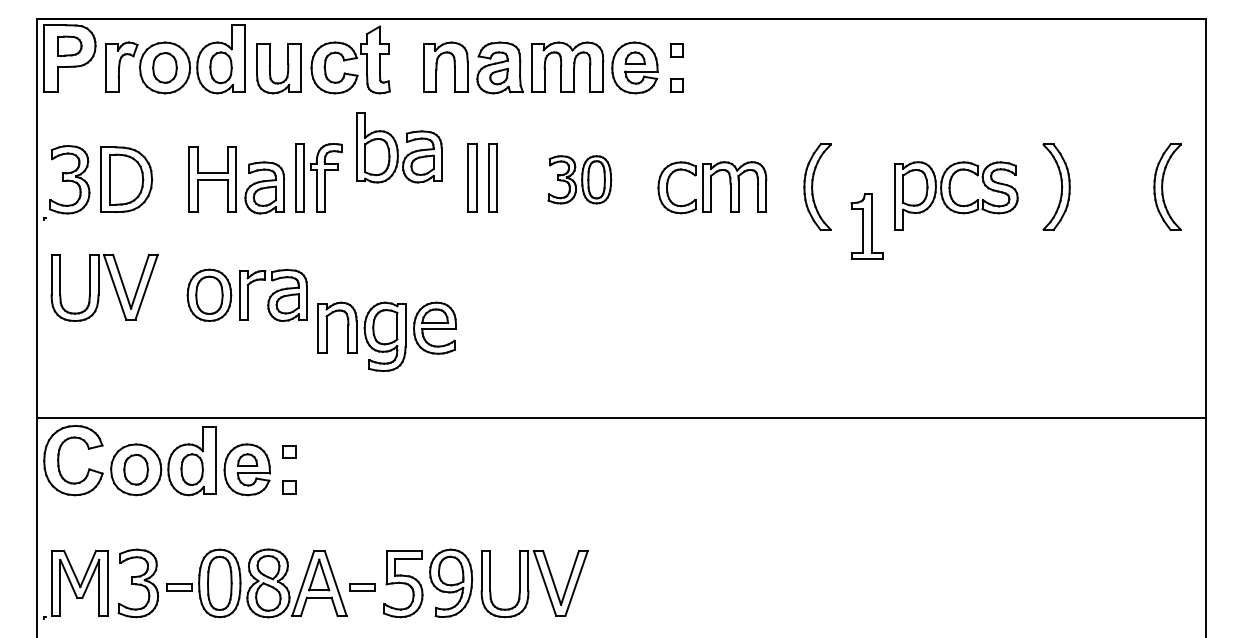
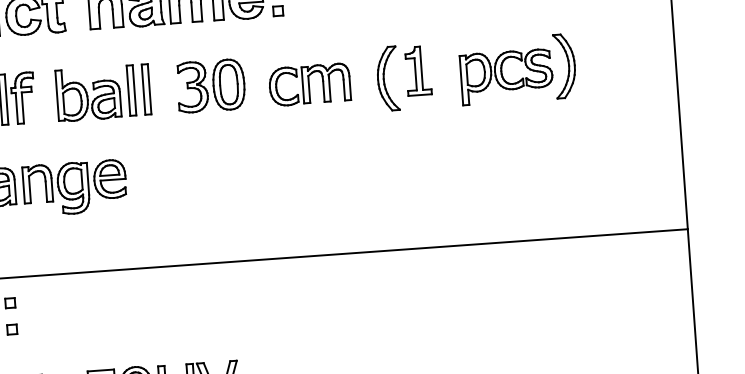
part: (399, 147) -> (88, 93), moved
part: (579, 179) -> (210, 85), size x1.43
part: (1167, 187) -> (647, 60), removed
part: (956, 195) -> (506, 76), moved
part: (866, 226) -> (417, 70), moved
part: (386, 336) -> (74, 187), moved

